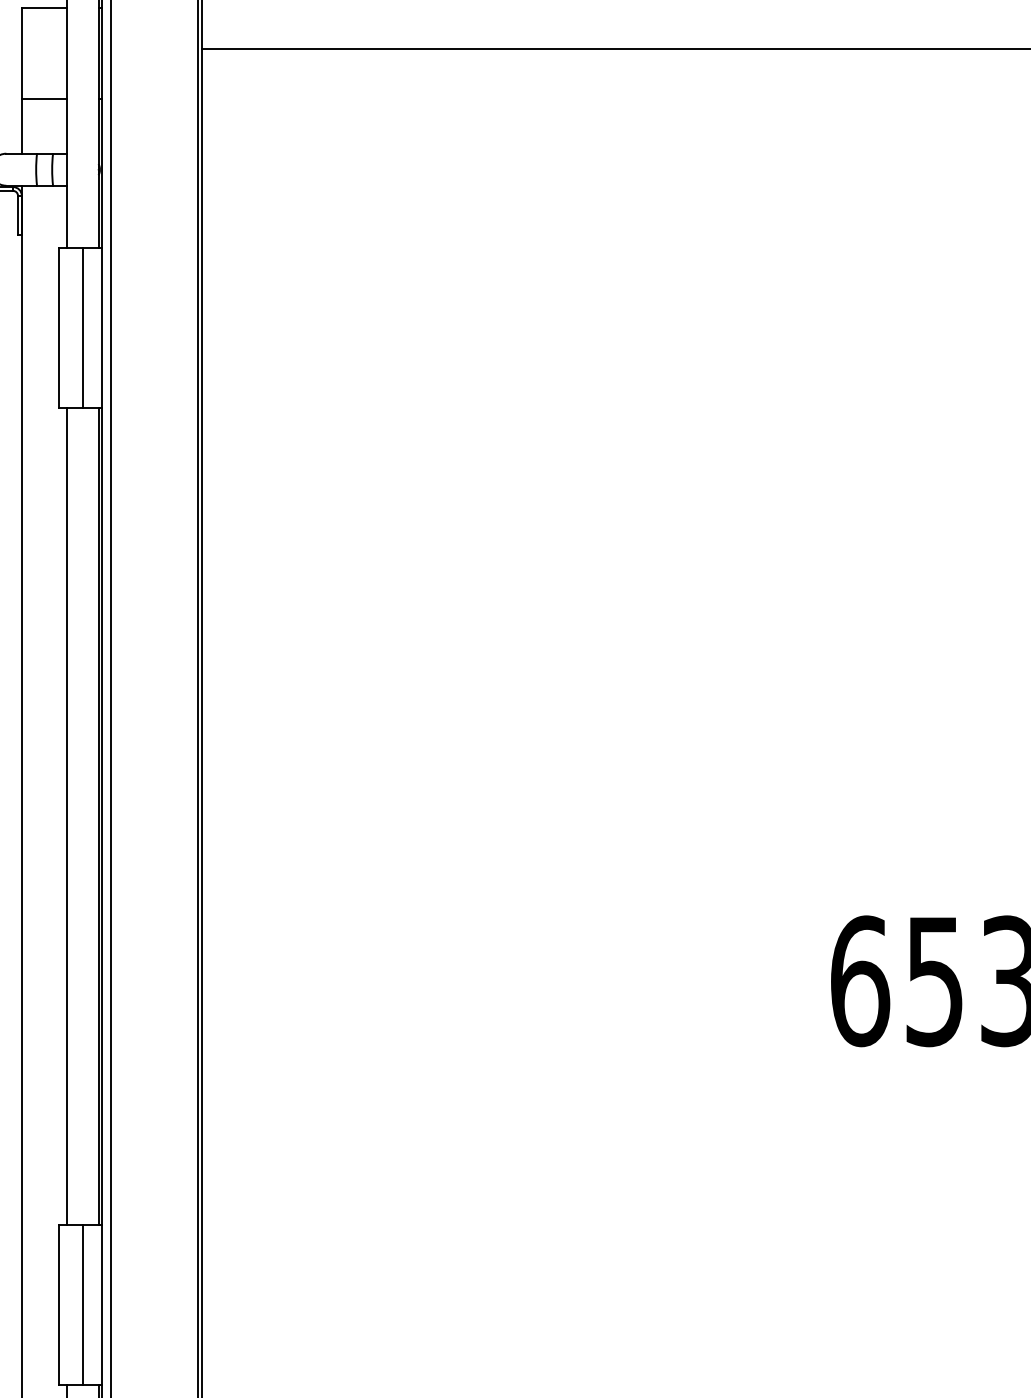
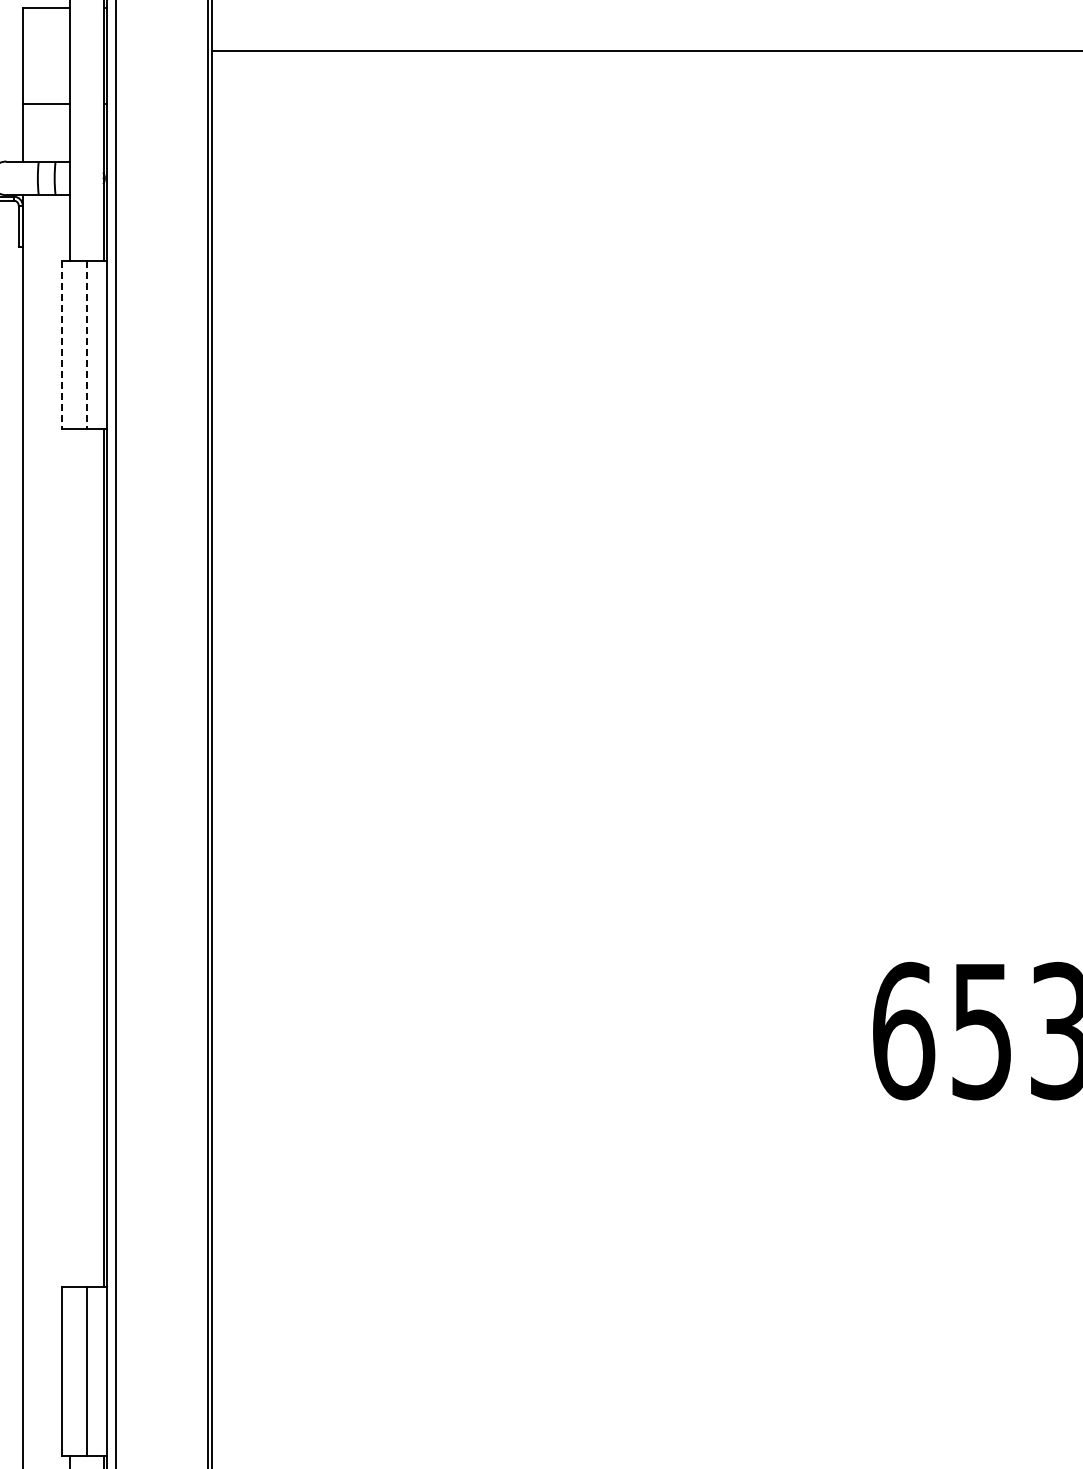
line: (58, 328) -> (61, 345), solid -> dashed
line: (82, 328) -> (86, 345), solid -> dashed
line: (66, 816) -> (69, 857), removed

